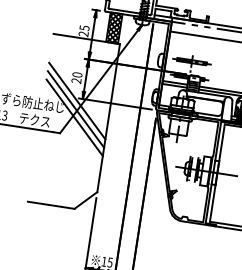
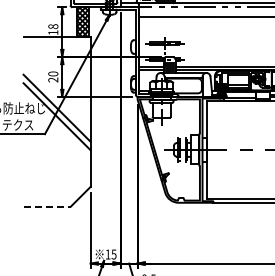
text: (84, 31) -> (53, 29), 25 -> 18
line: (76, 100) -> (56, 99), removed
line: (51, 205) -> (47, 206), solid -> dashed

